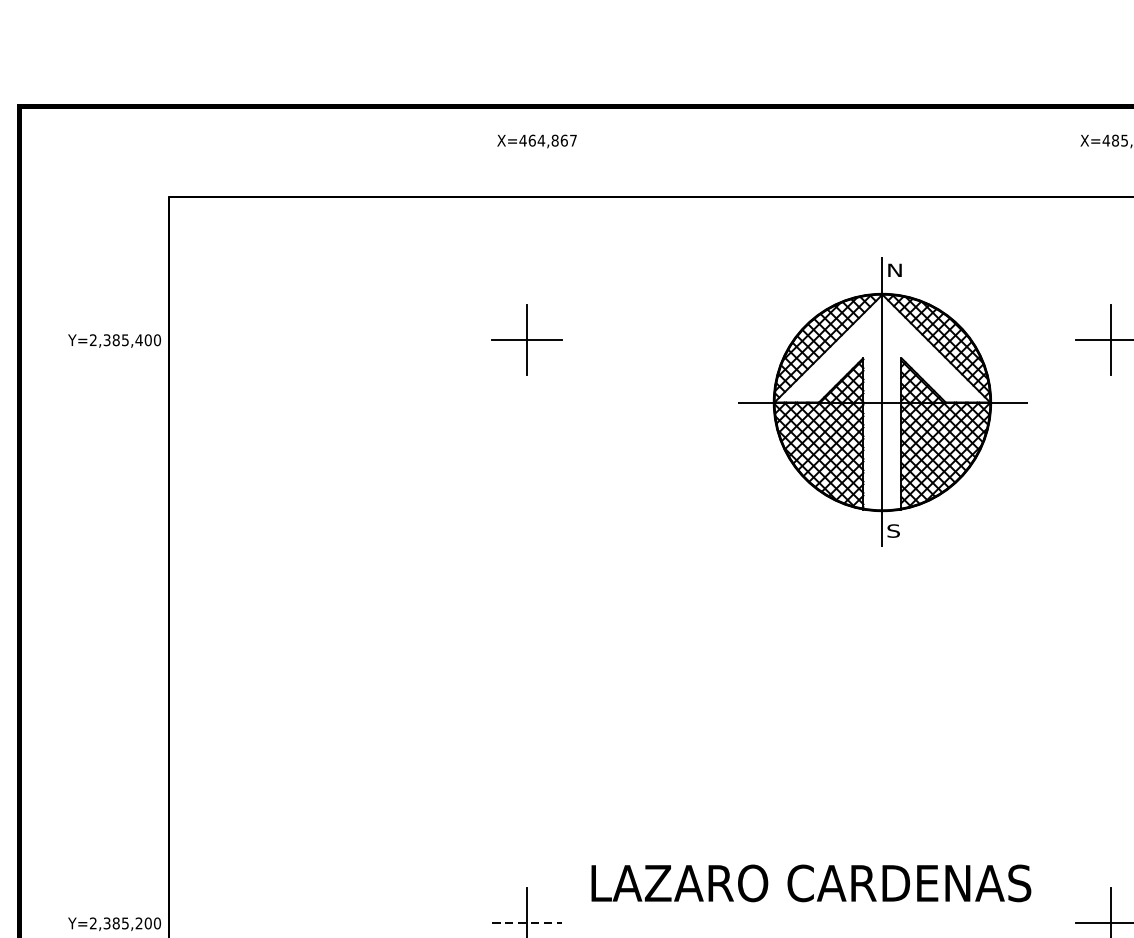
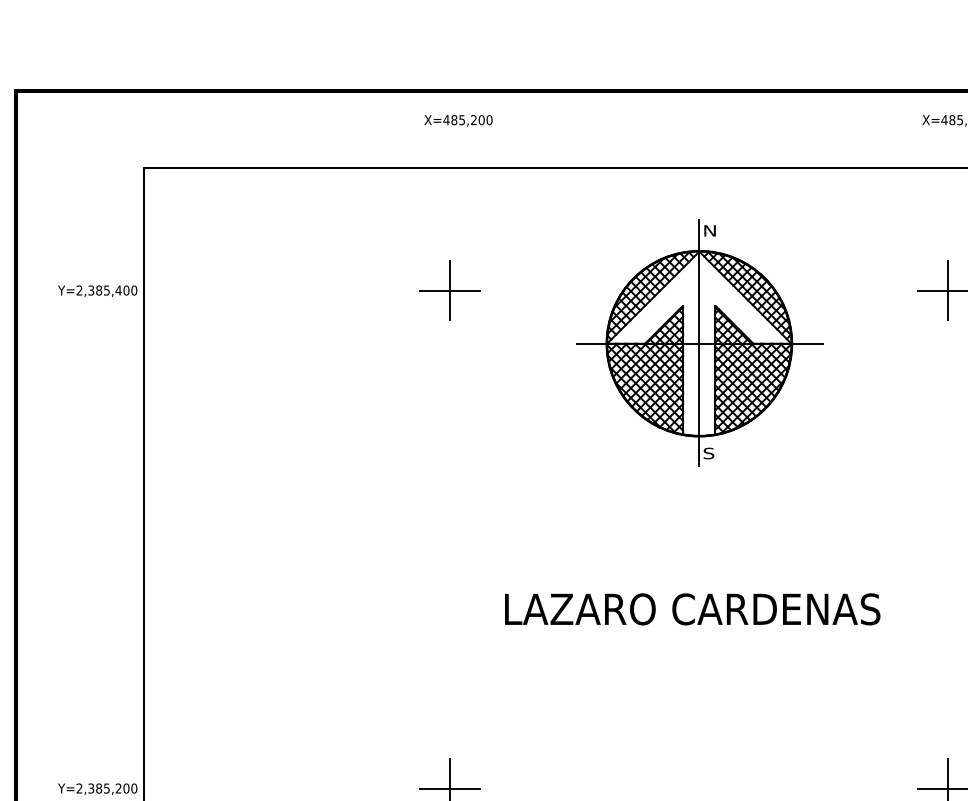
text: (552, 141) -> (471, 120), X=464,867 -> X=485,200
part: (882, 401) -> (699, 342), moved
text: (811, 883) -> (692, 609), moved
line: (527, 923) -> (450, 788), dashed -> solid

